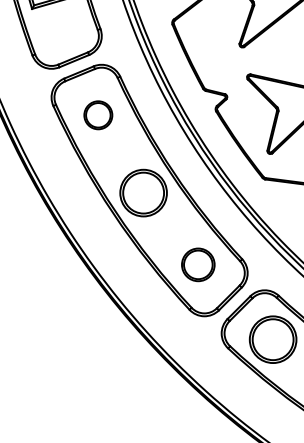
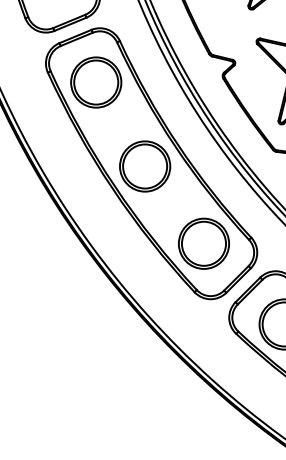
part: (98, 115) -> (96, 82), size x1.67
part: (198, 264) -> (204, 243), size x1.43

